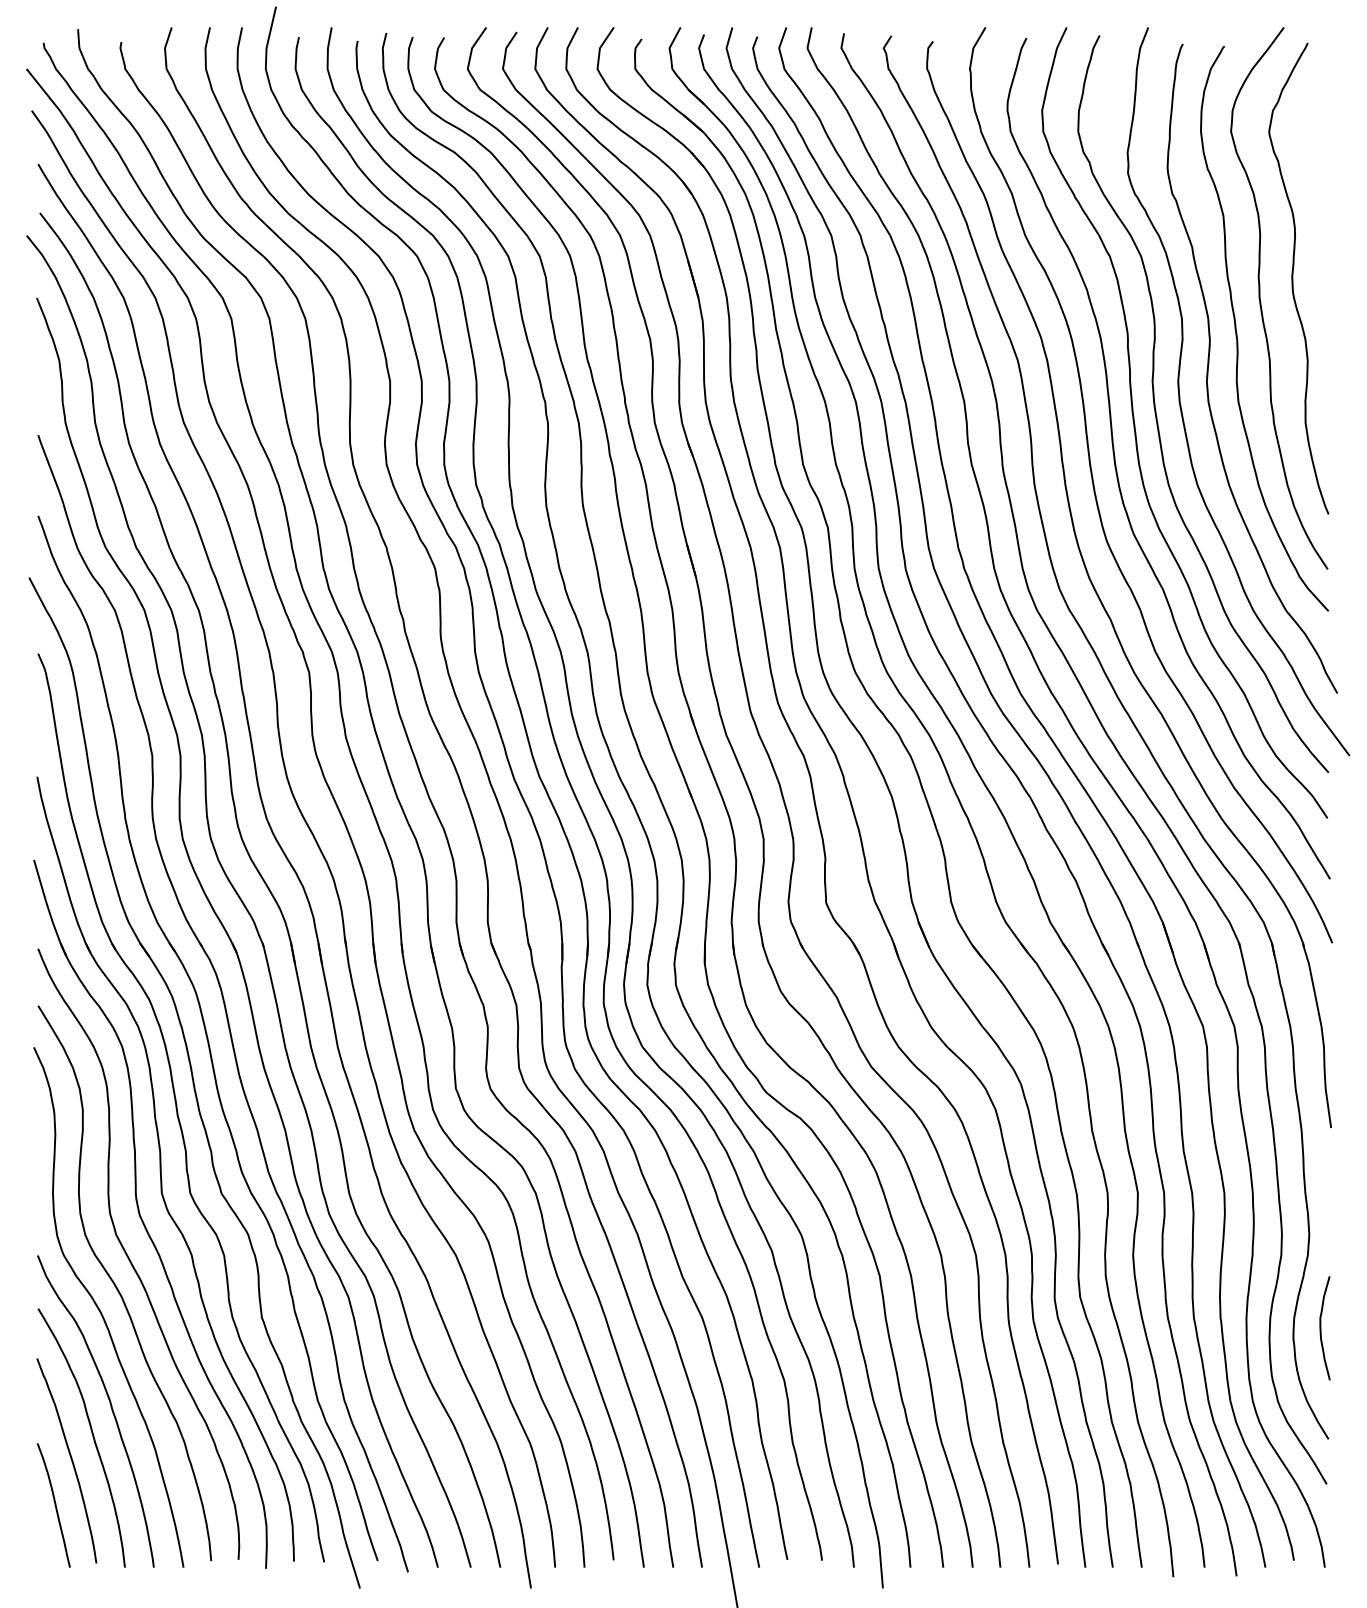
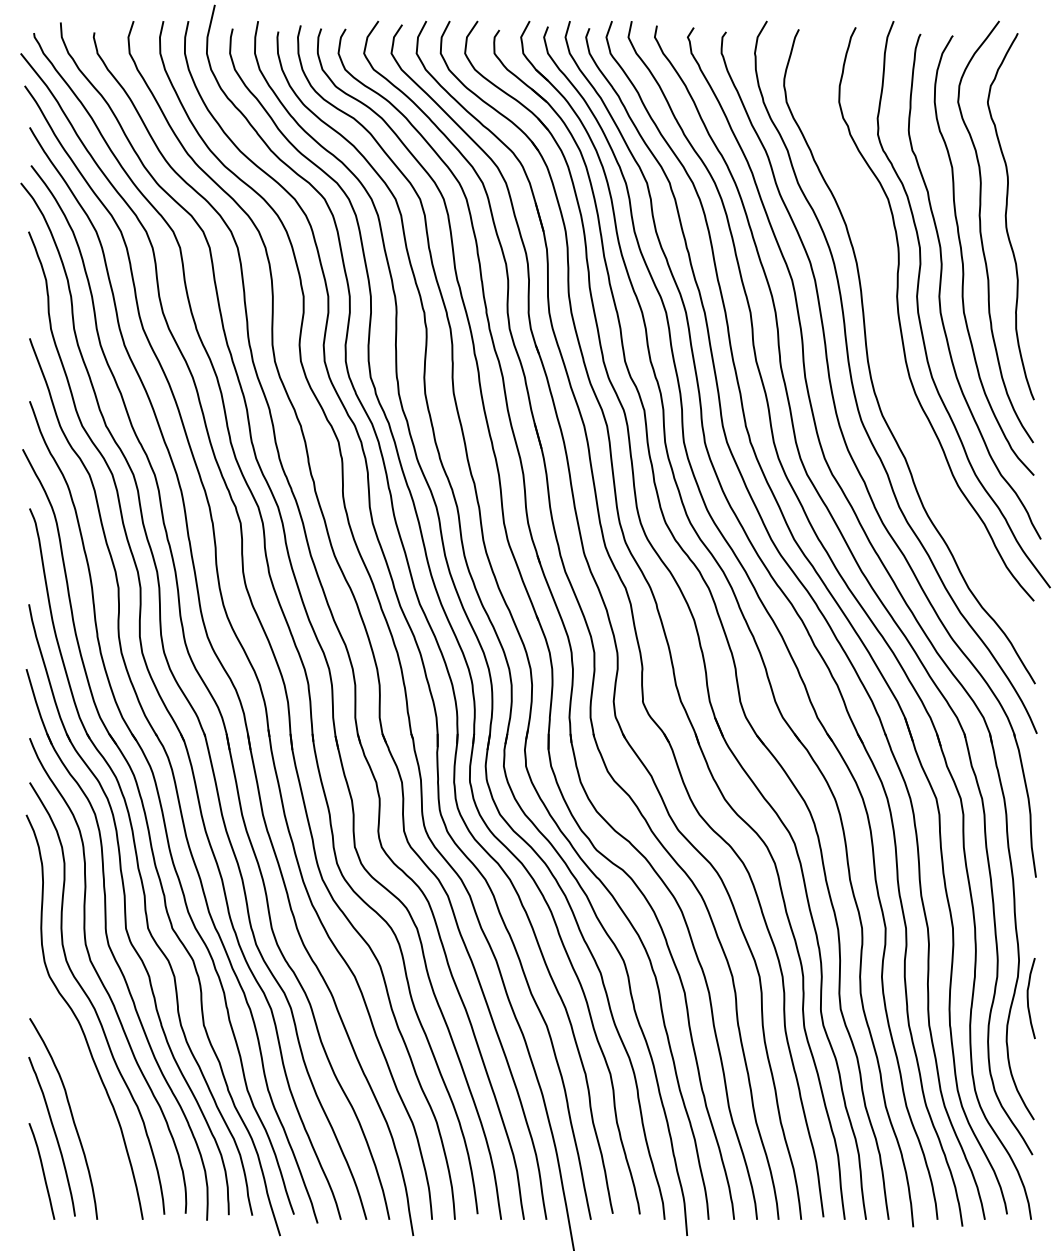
curve: (1136, 432) -> (884, 336), removed
curve: (1321, 1328) -> (1028, 998), moved
curve: (110, 1407) -> (86, 1095), removed

